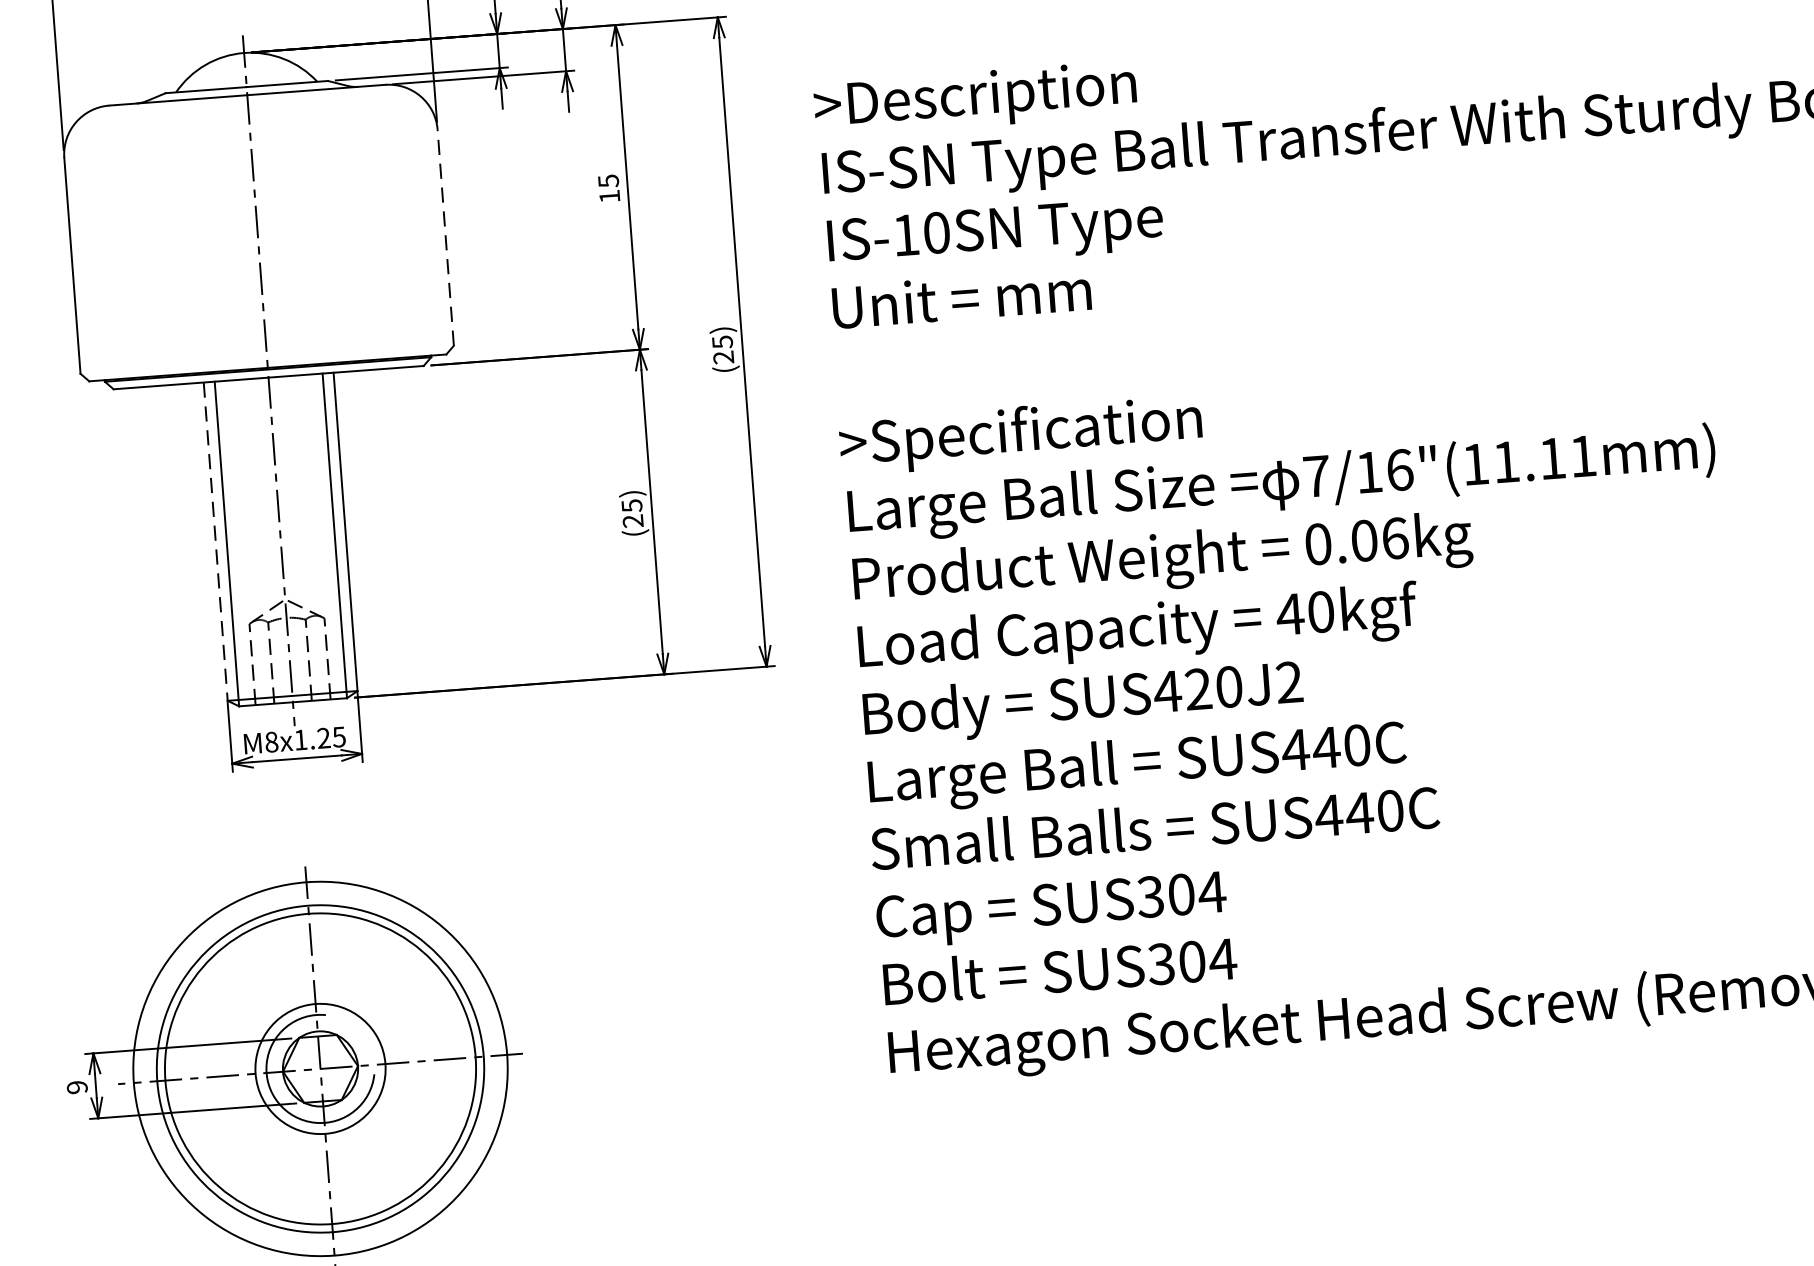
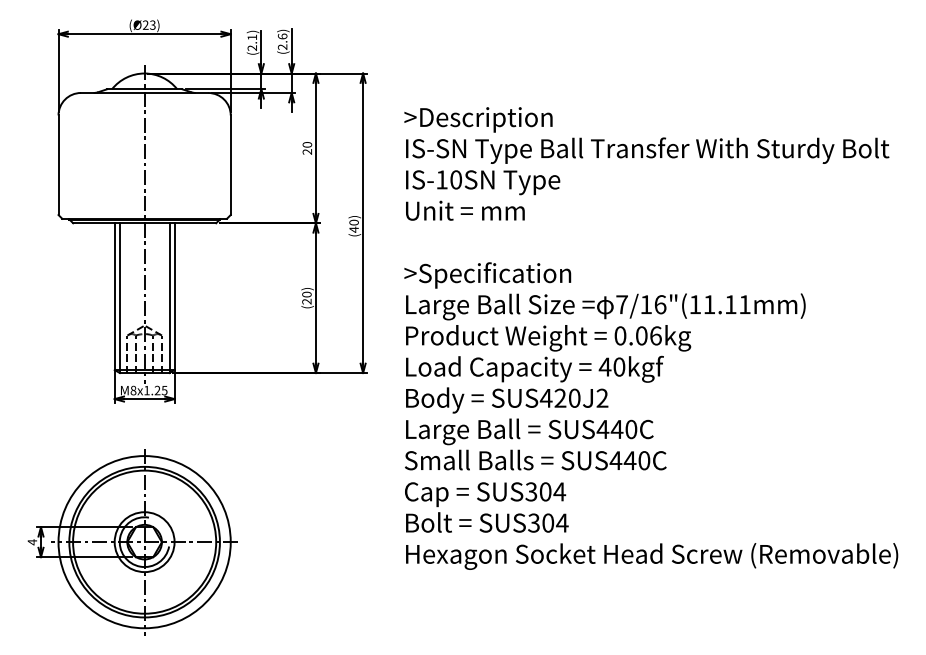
text: (607, 189) -> (306, 148), 15 -> 20
line: (445, 238) -> (230, 165), dashed -> solid
text: (721, 348) -> (353, 225), (25) -> (40)
text: (631, 505) -> (306, 294), (25) -> (20)
line: (215, 543) -> (114, 297), dashed -> solid
text: (77, 1087) -> (32, 542), 9 -> 4

